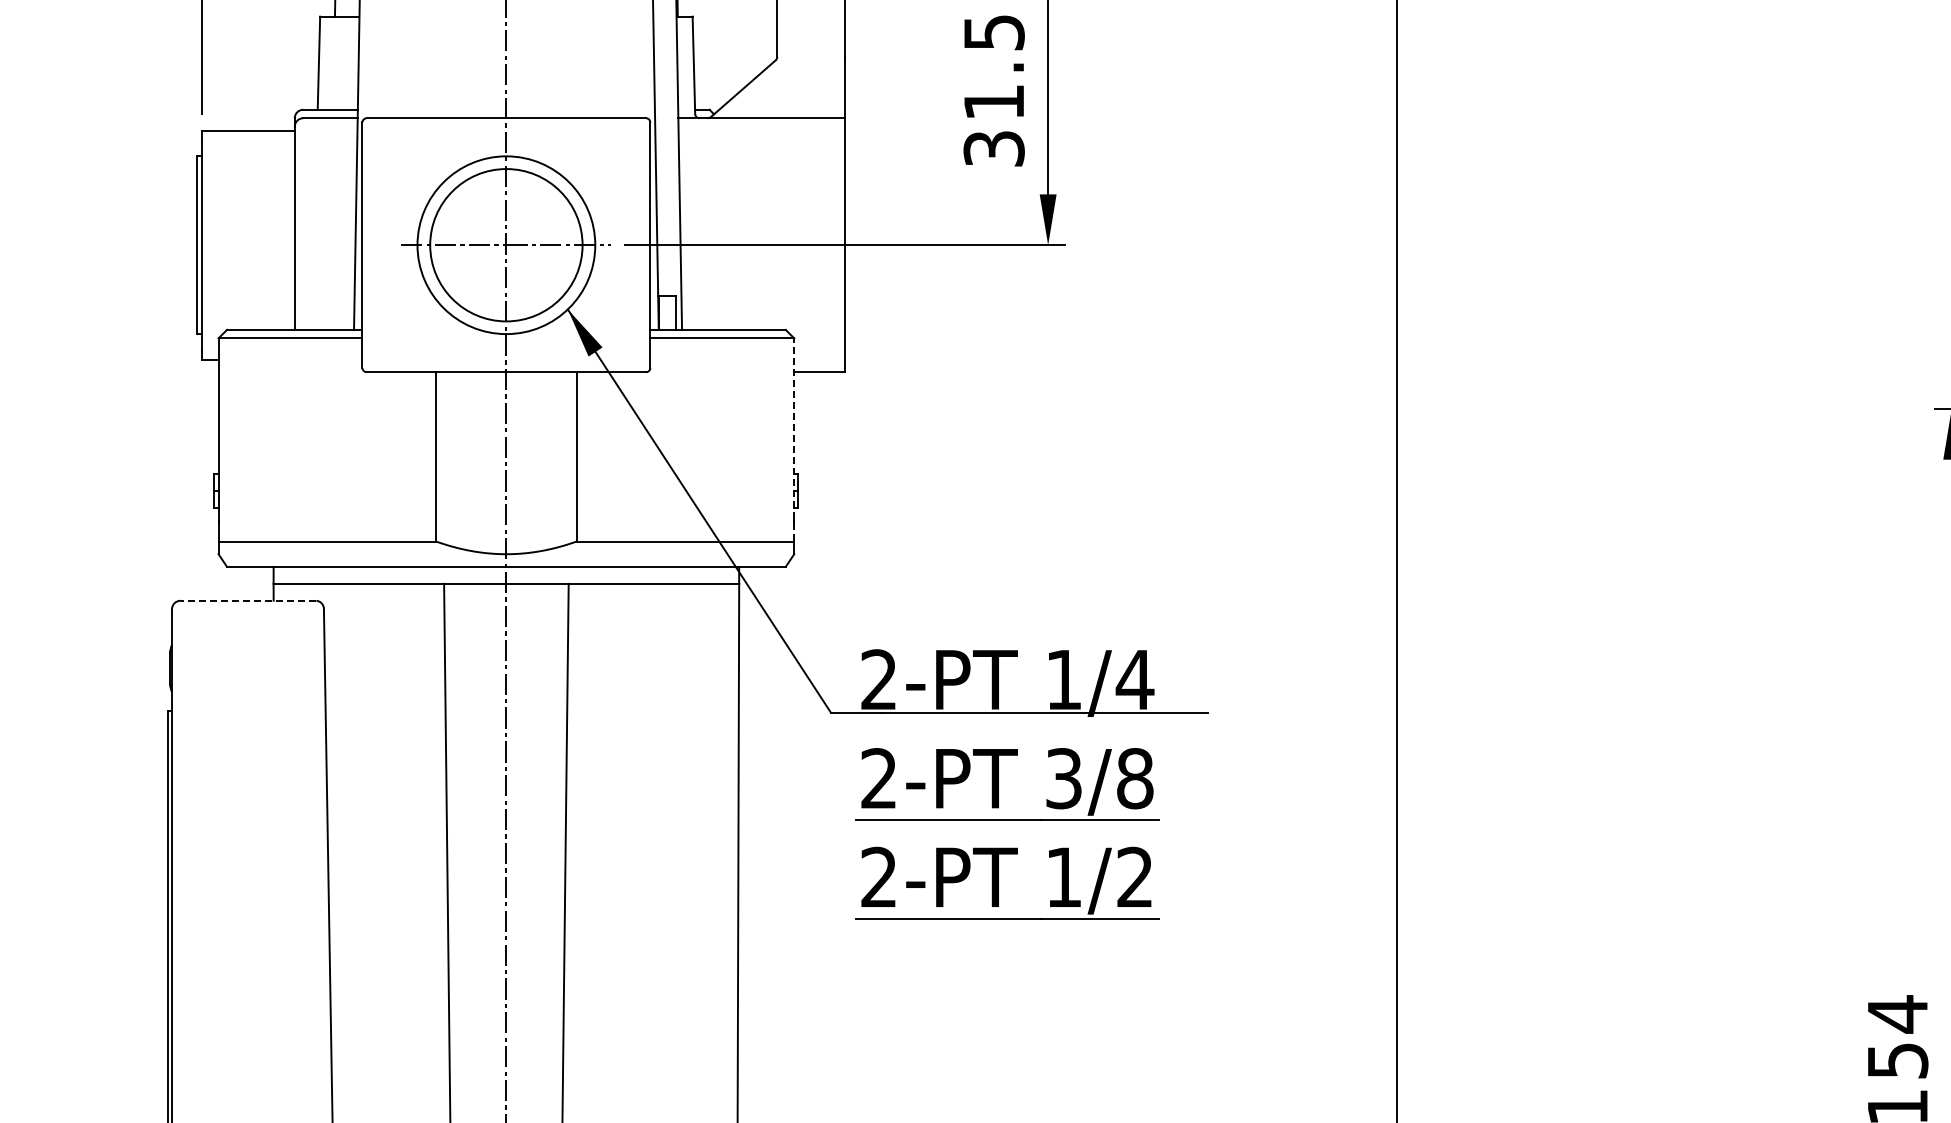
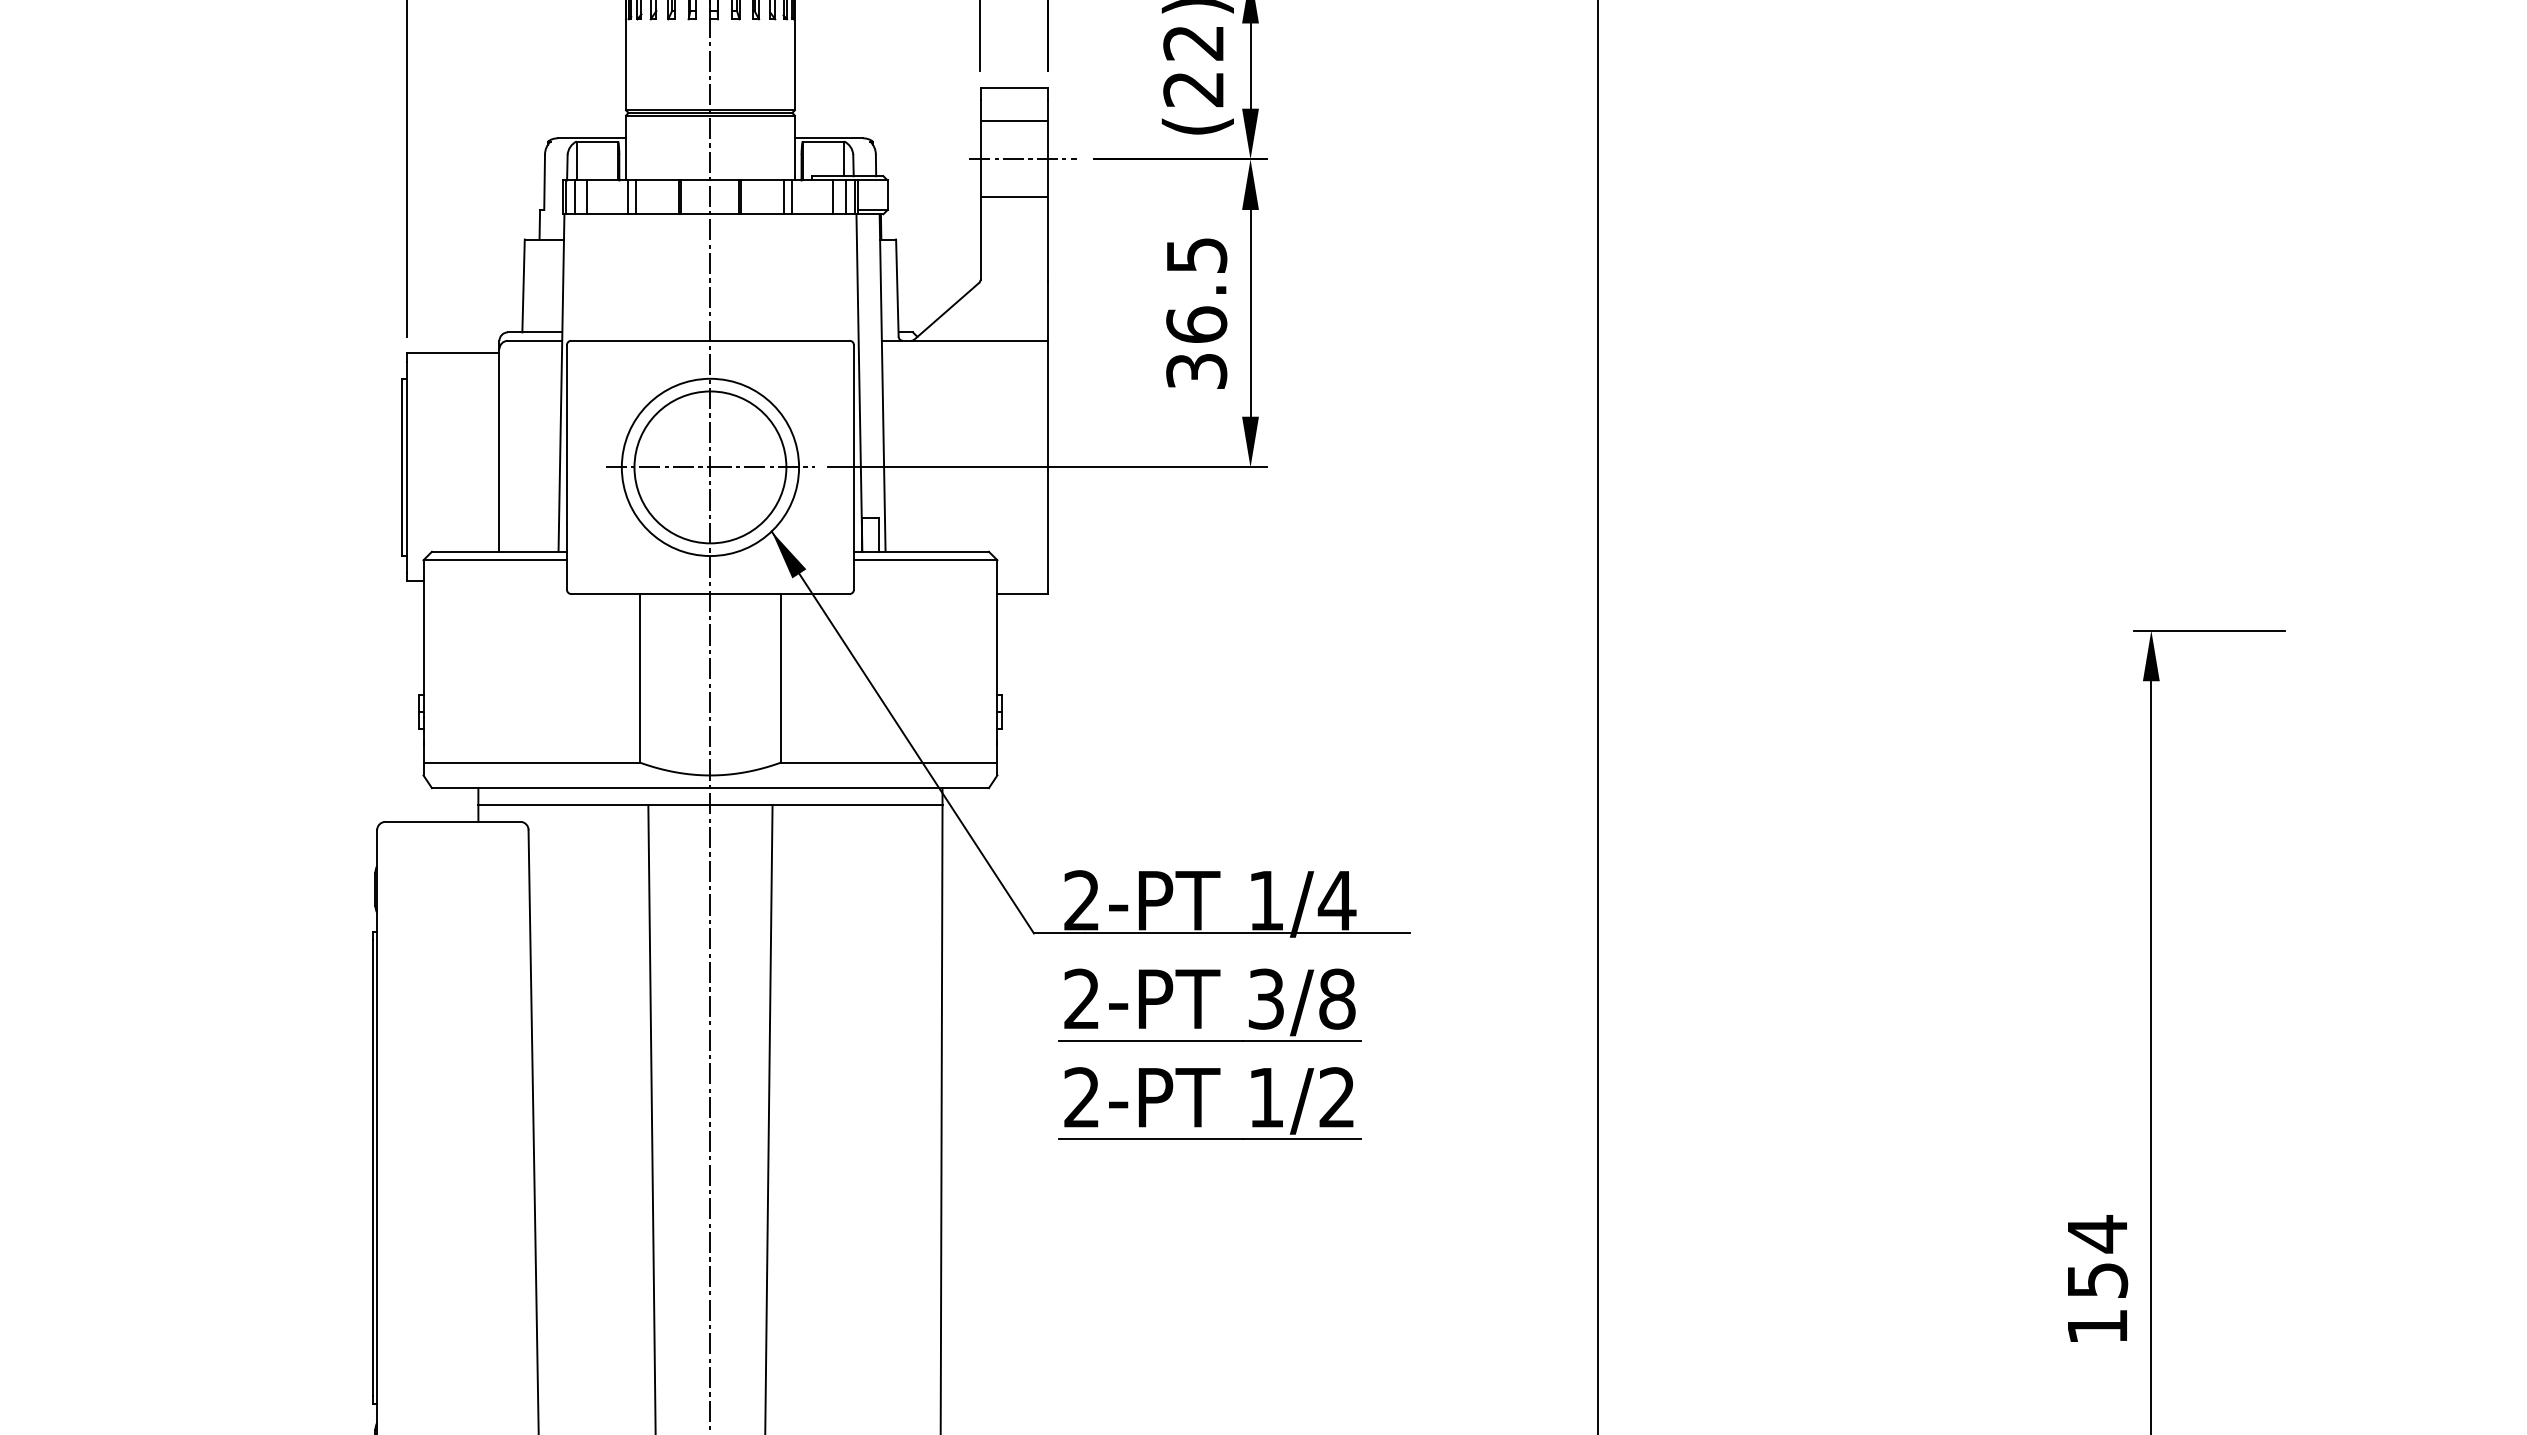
text: (993, 101) -> (1196, 324), 31.5 -> 36.5
line: (794, 439) -> (997, 661), dashed -> solid
line: (248, 600) -> (453, 821), dashed -> solid

